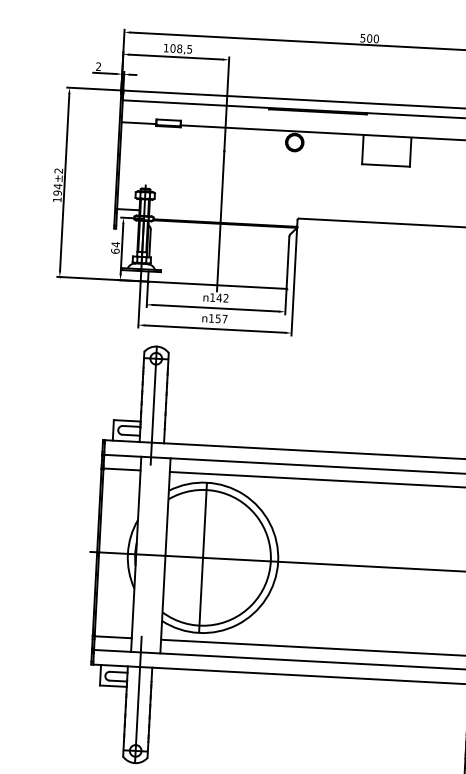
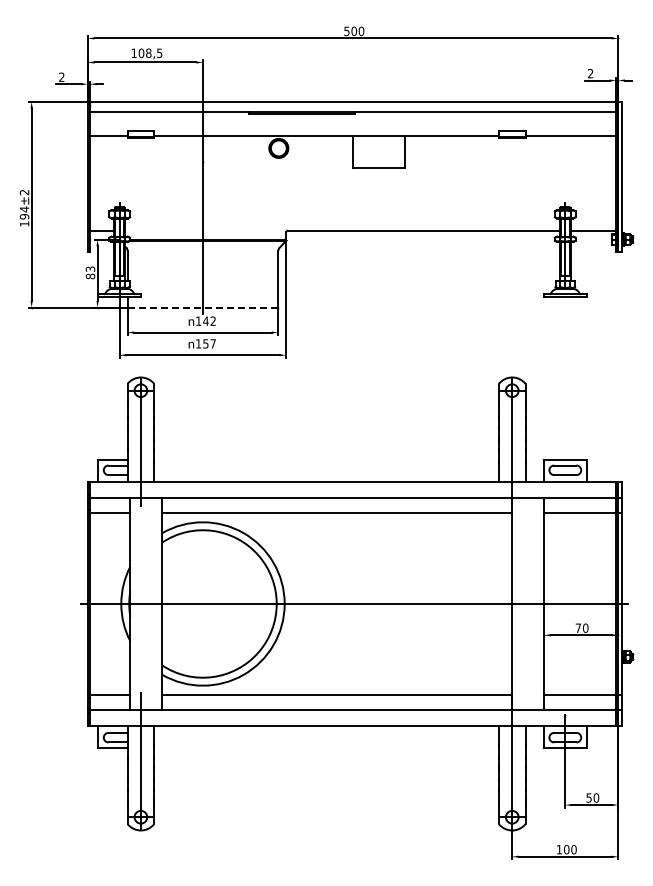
text: (115, 247) -> (90, 272), 64 -> 83
line: (217, 285) -> (203, 307), solid -> dashed
line: (202, 557) -> (202, 603), removed

